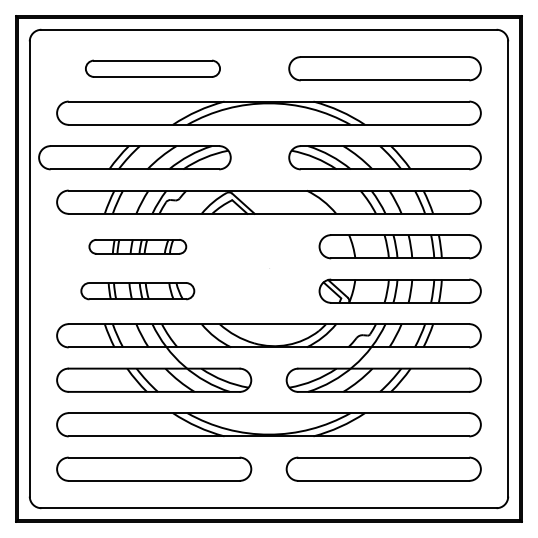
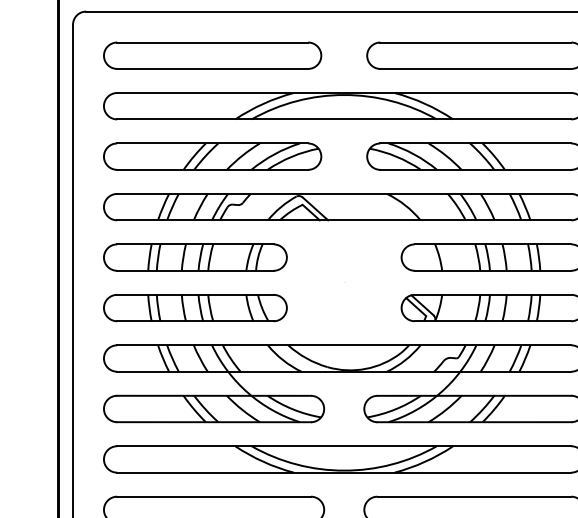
part: (152, 68) -> (212, 55), size x1.43
part: (134, 157) -> (212, 156), moved
part: (137, 246) -> (195, 257), size x1.67
part: (137, 290) -> (195, 307), size x1.43

